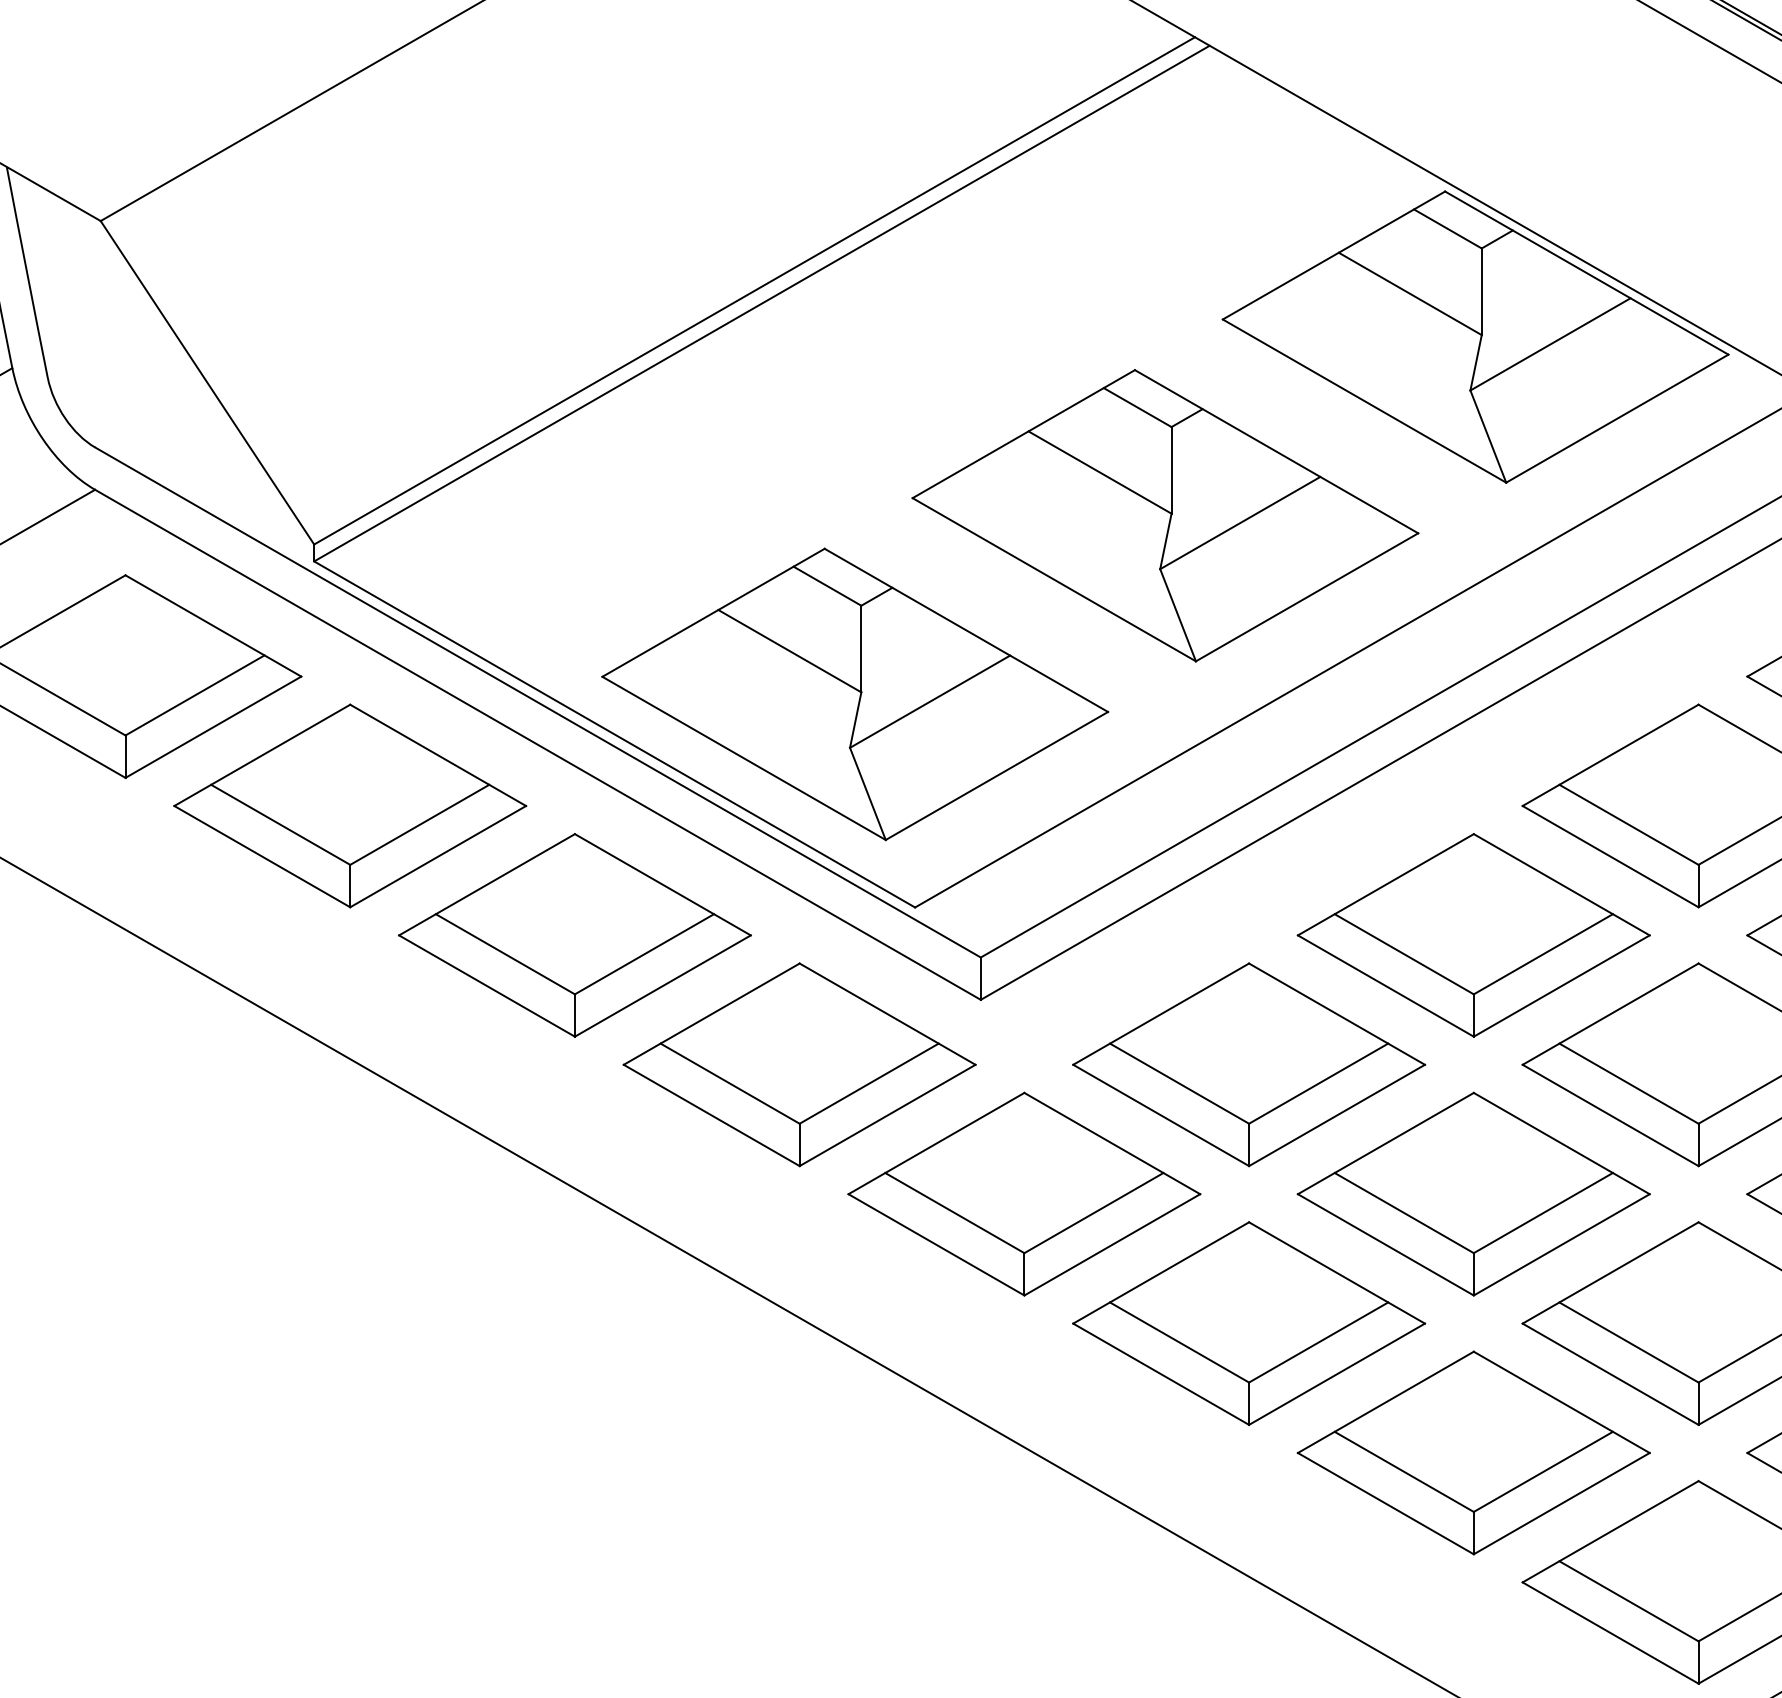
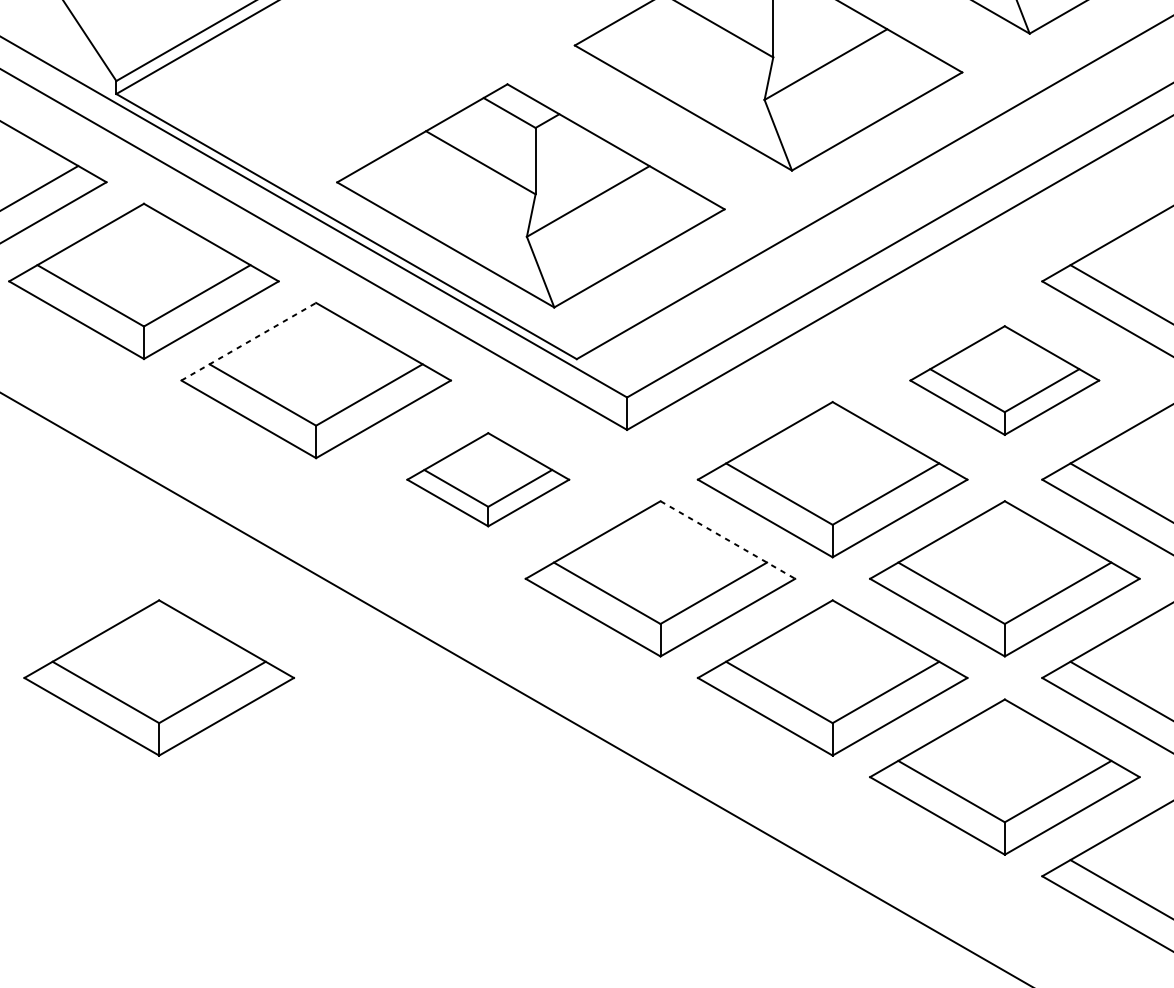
line: (487, 884) -> (249, 341), solid -> dashed
part: (1473, 935) -> (1004, 380), size x0.7
part: (799, 1064) -> (488, 479), size x0.6
line: (1112, 1143) -> (728, 539), solid -> dashed
part: (370, 1323) -> (159, 677), added

